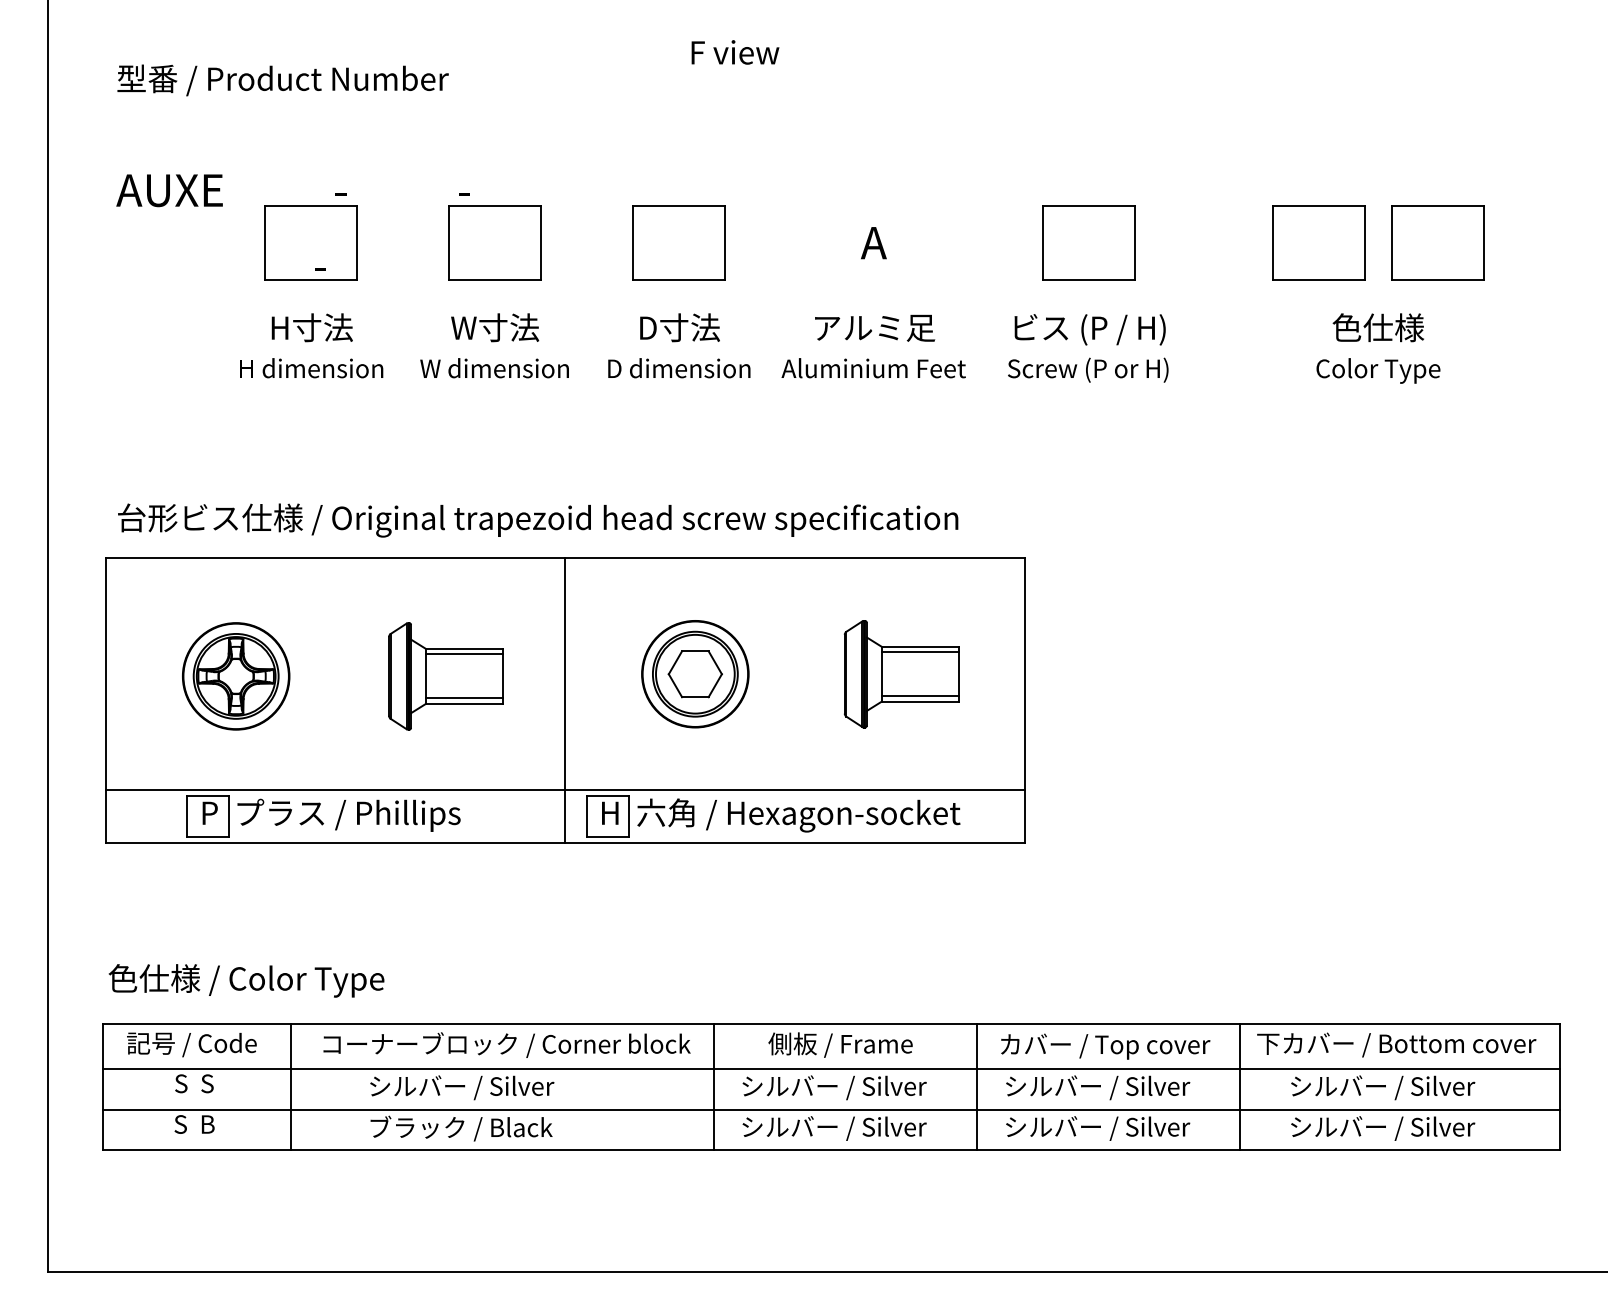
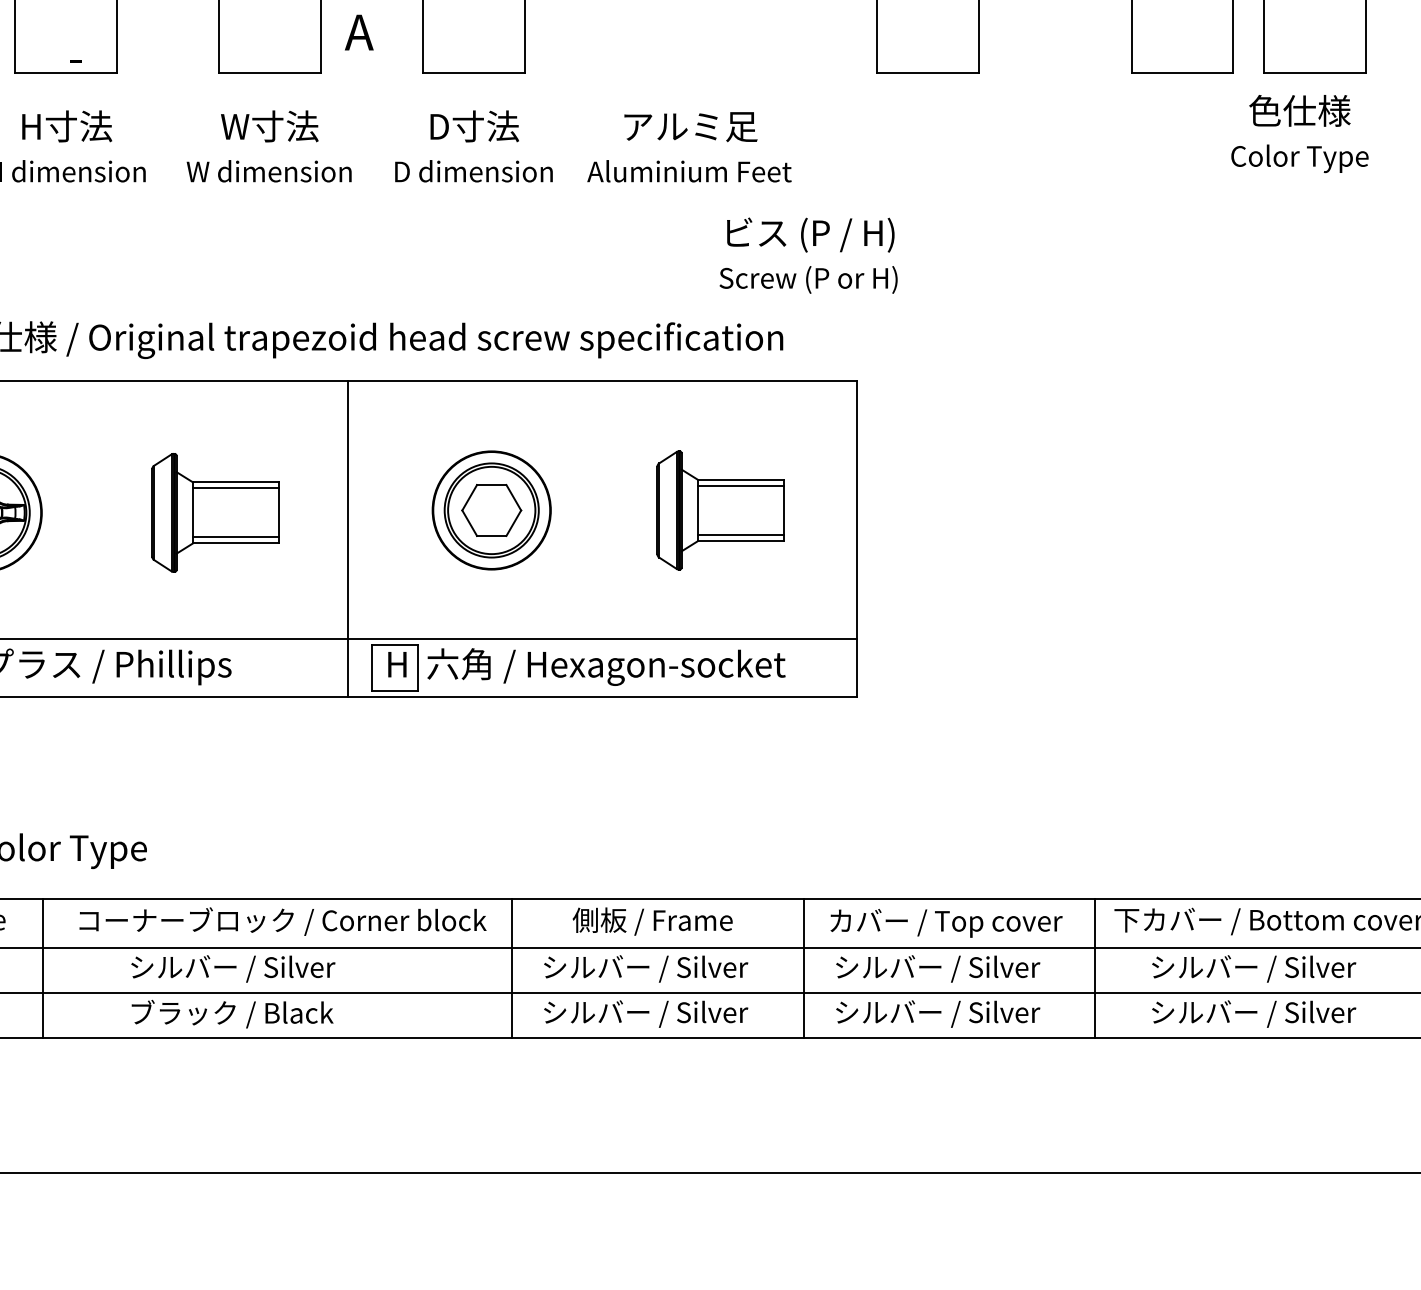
text: (873, 243) -> (358, 33), moved
text: (1088, 348) -> (808, 255), moved
text: (1378, 348) -> (1299, 133), moved

